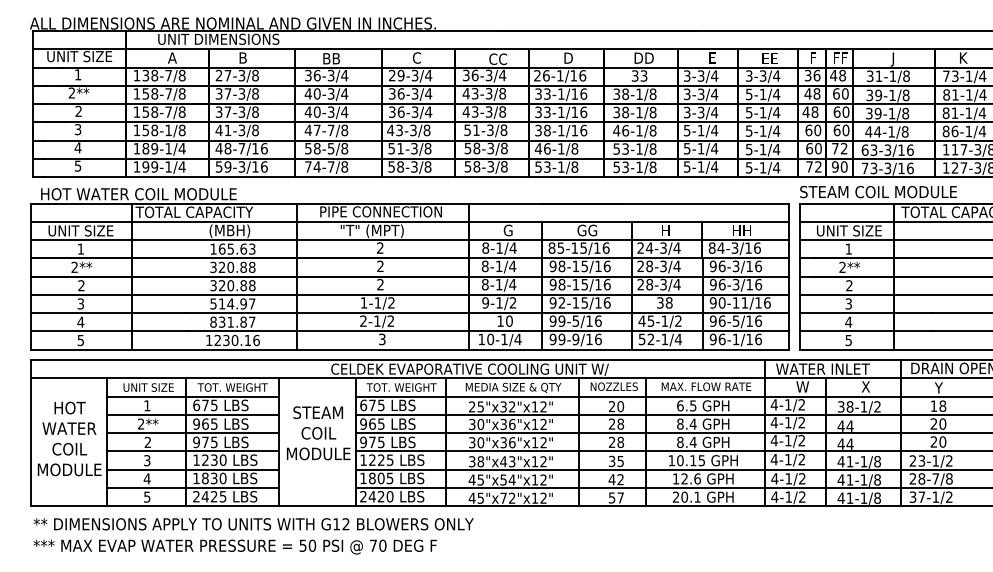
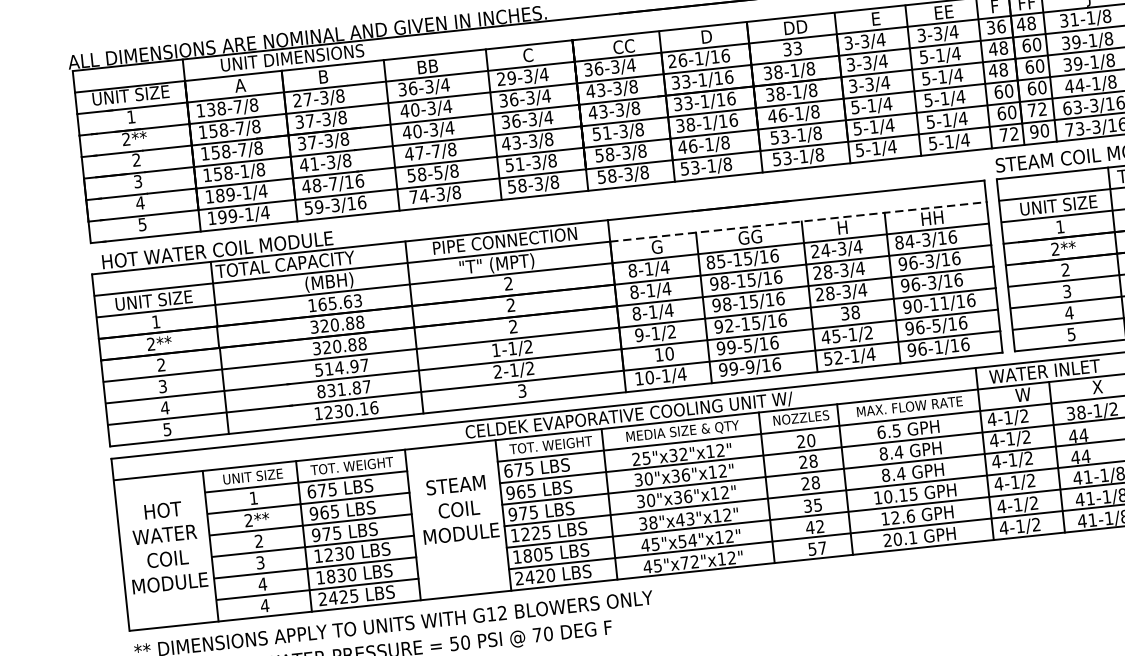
text: (330, 166) -> (439, 193), 74-7/8 -> 74-3/8
line: (629, 221) -> (798, 221), solid -> dashed
text: (146, 496) -> (264, 605), 5 -> 4

